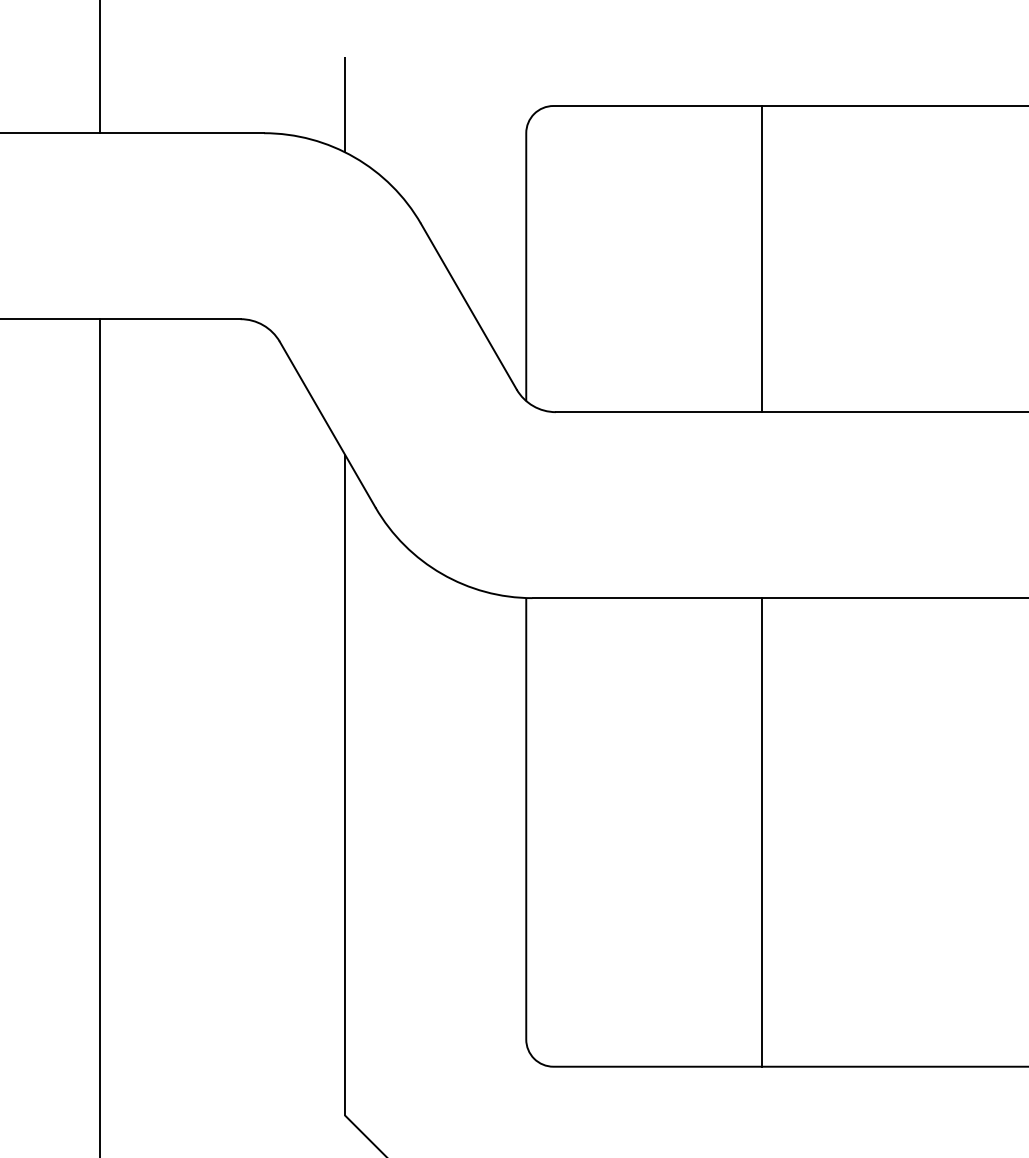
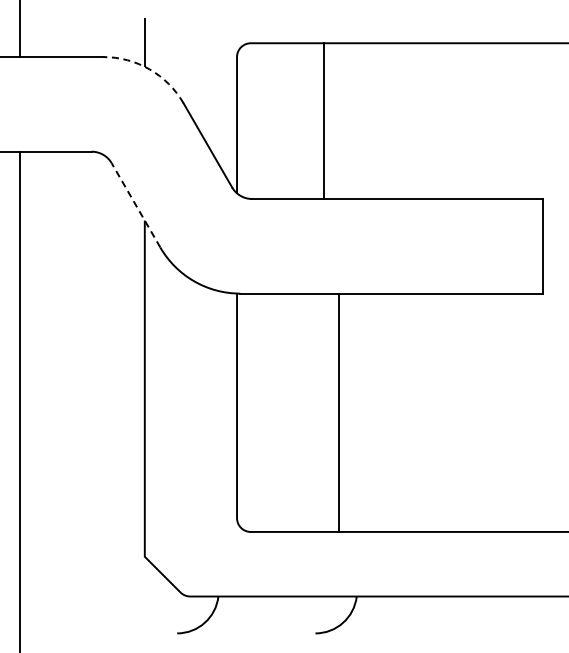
arc: (354, 157) -> (149, 69), solid -> dashed
line: (761, 259) -> (323, 121), moved
line: (328, 424) -> (136, 205), solid -> dashed
line: (761, 831) -> (338, 412), moved

